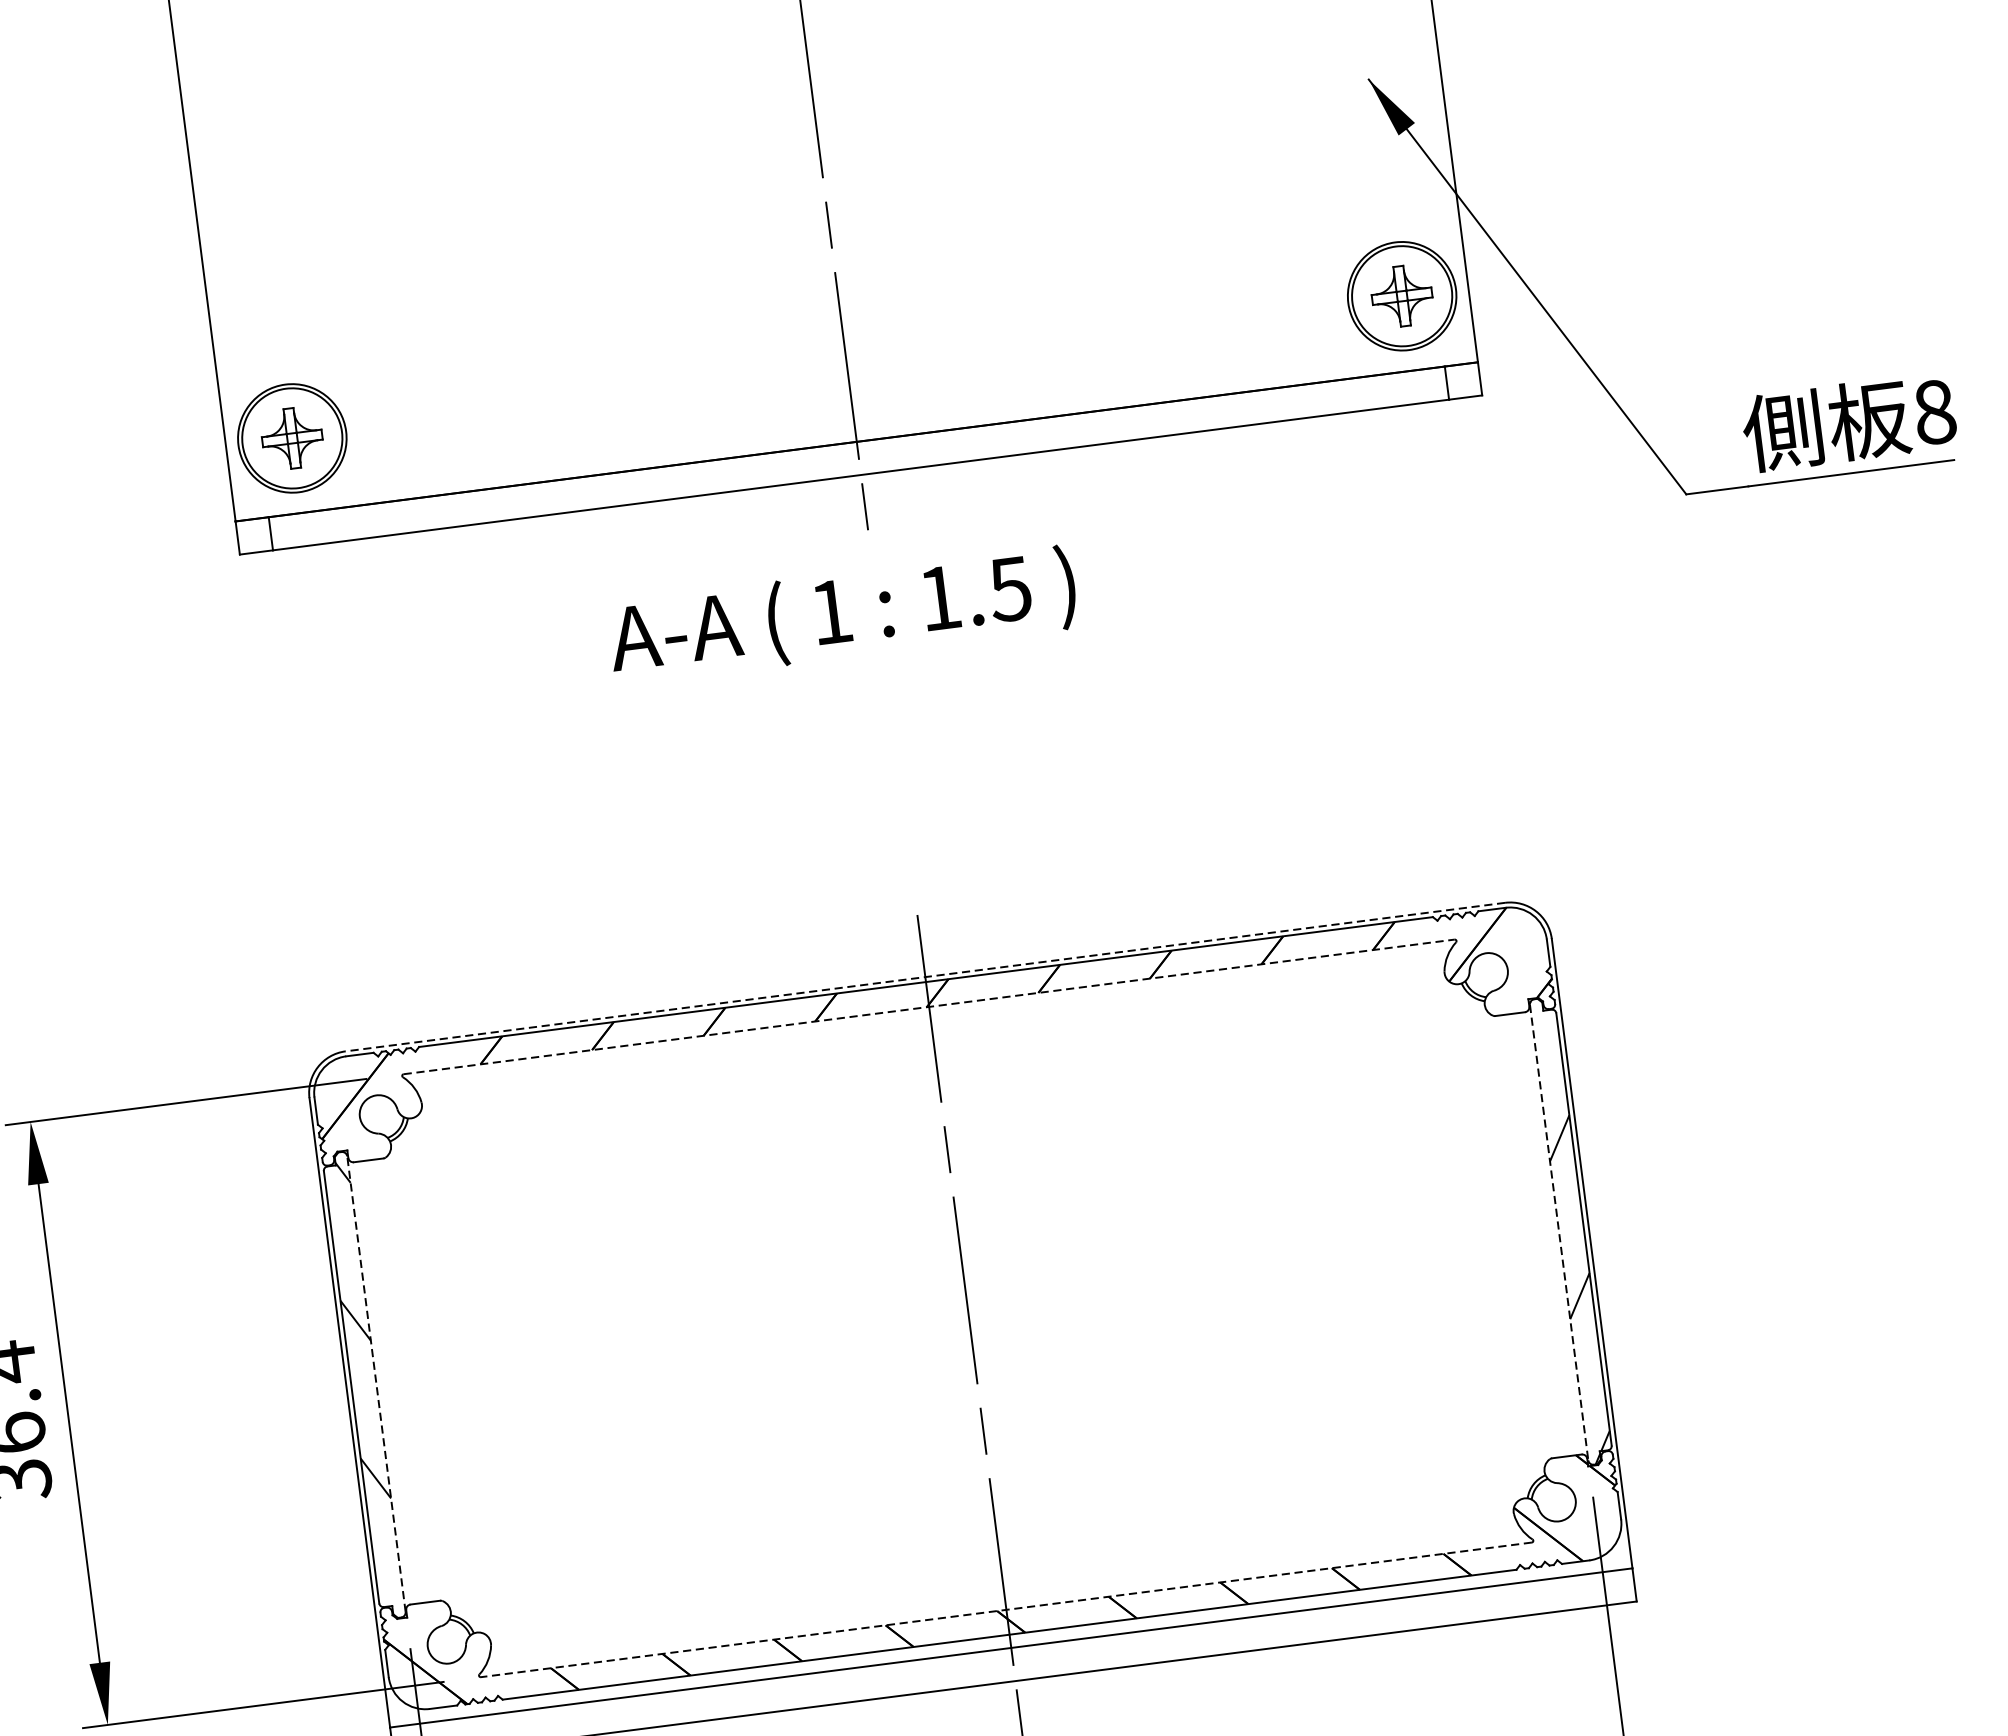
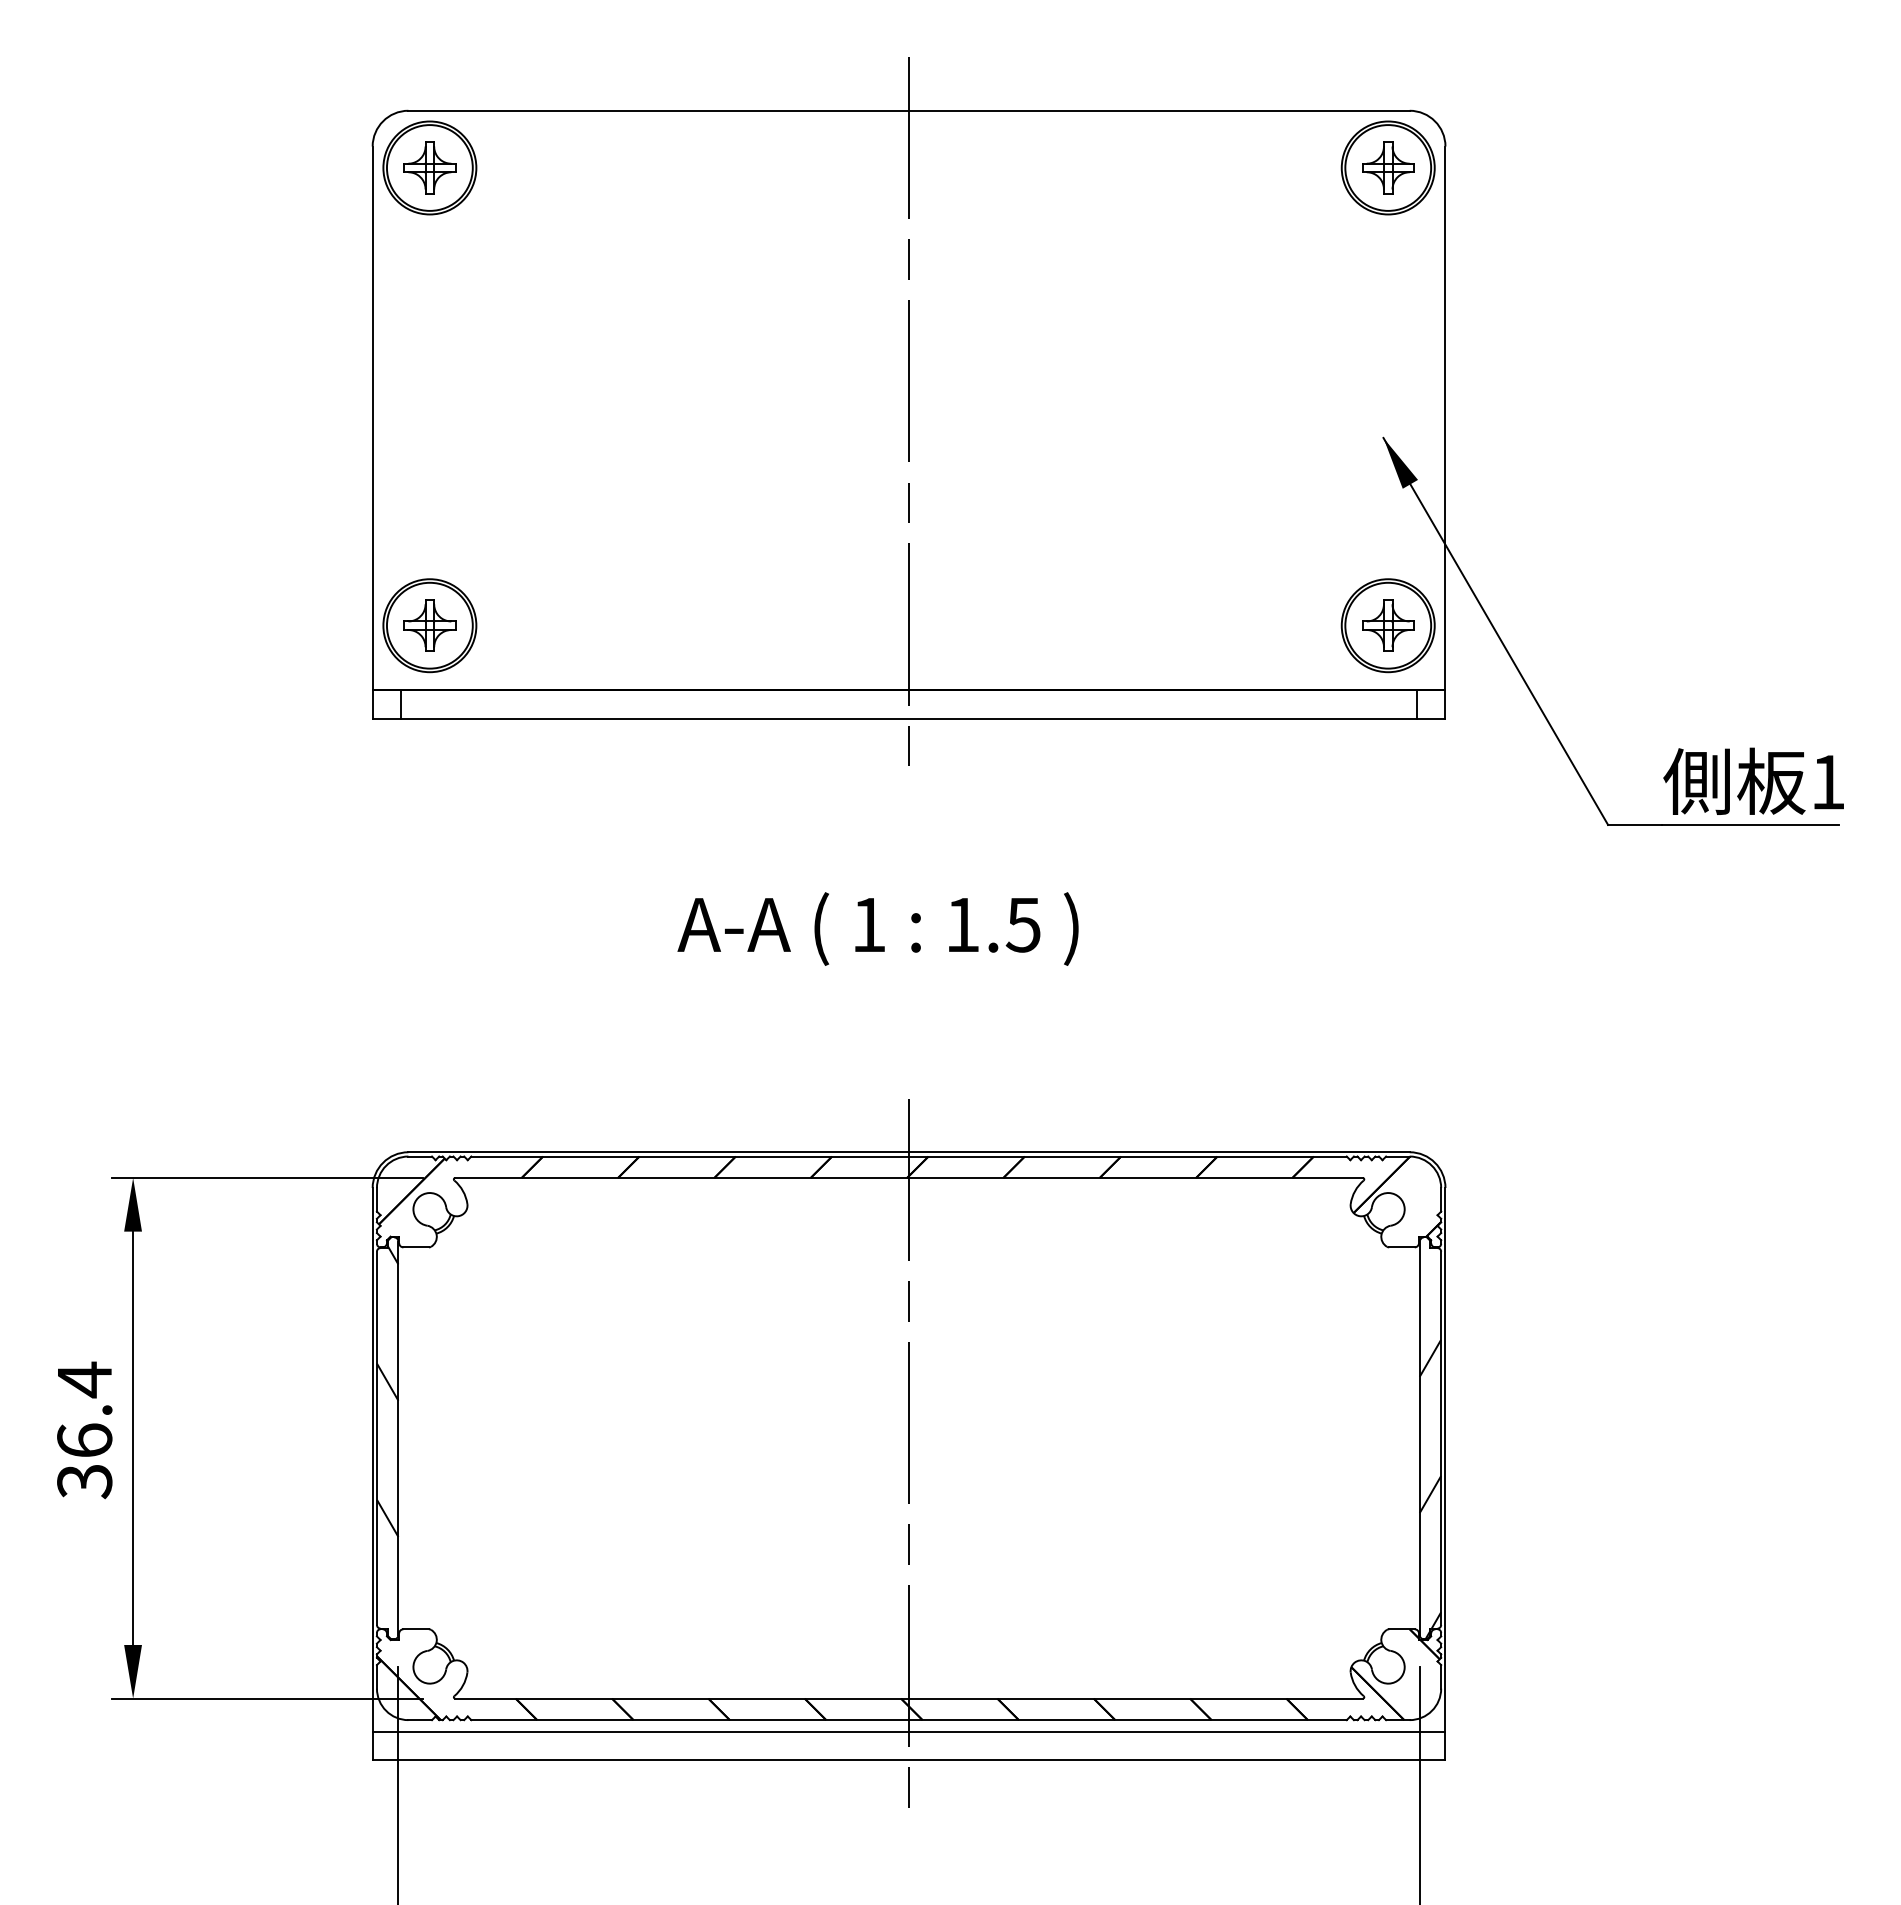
text: (1935, 411) -> (1828, 781), 8 -> 1
text: (841, 614) -> (877, 928), moved
line: (925, 977) -> (909, 1152), dashed -> solid
line: (929, 1007) -> (909, 1178), dashed -> solid
line: (1558, 1232) -> (1419, 1438), dashed -> solid
line: (376, 1384) -> (398, 1438), dashed -> solid
line: (1006, 1609) -> (909, 1698), dashed -> solid

